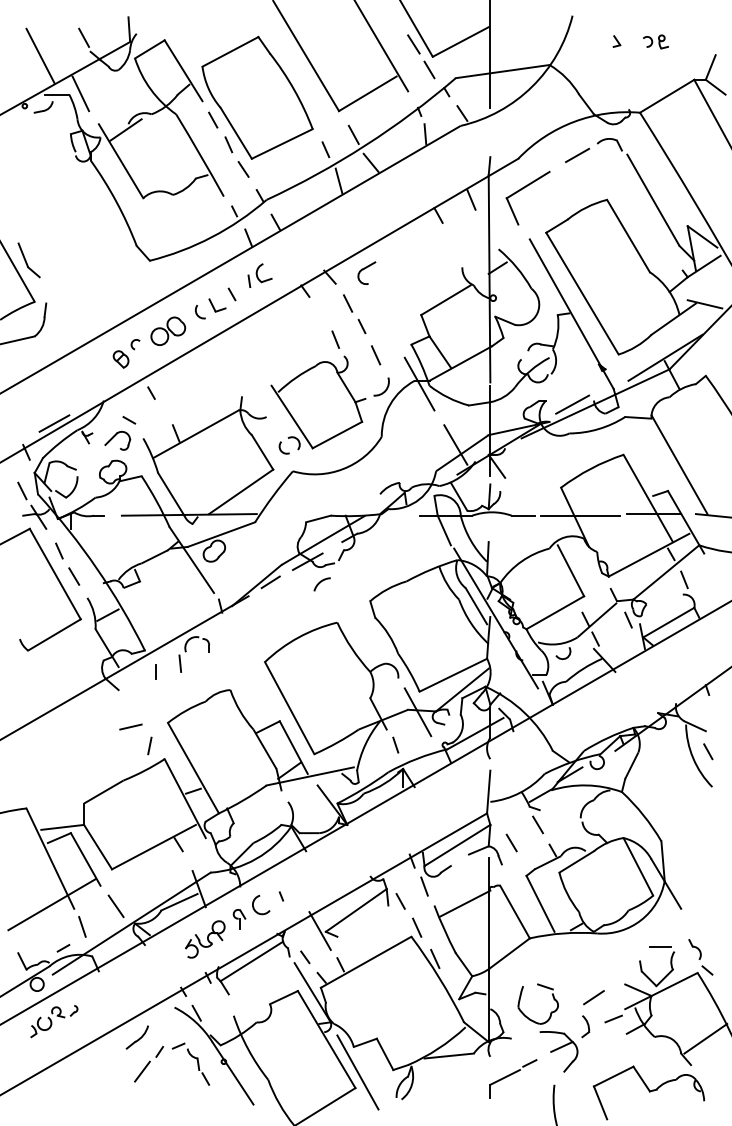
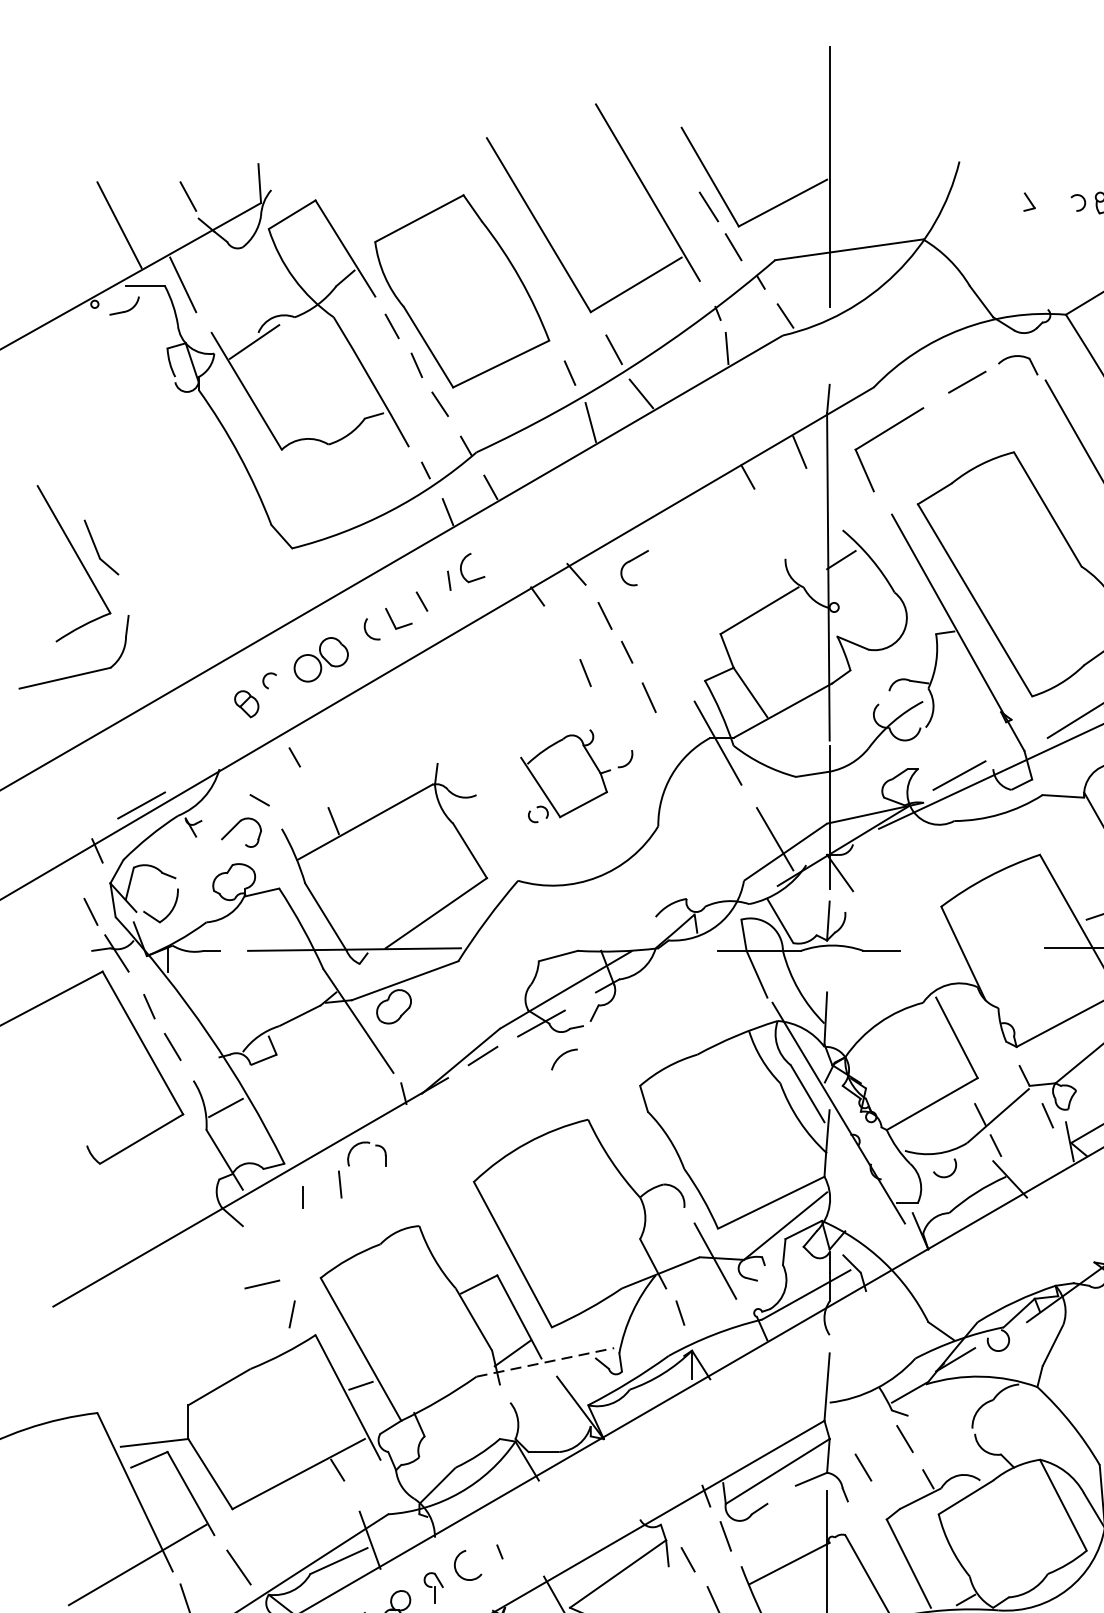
part: (329, 404) -> (575, 775), size x0.6
line: (580, 515) -> (971, 950), removed
line: (310, 776) -> (545, 1362), solid -> dashed

